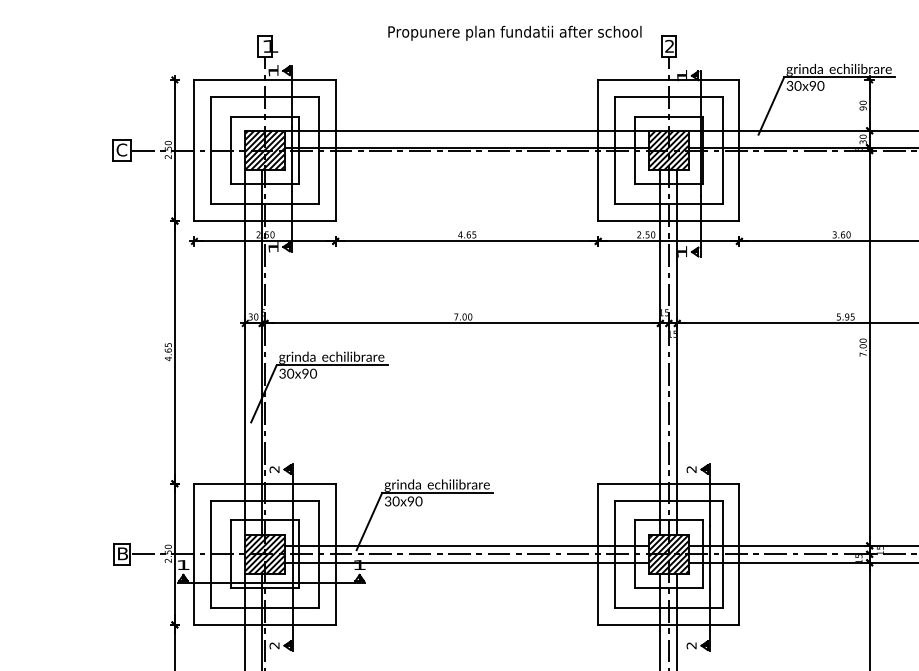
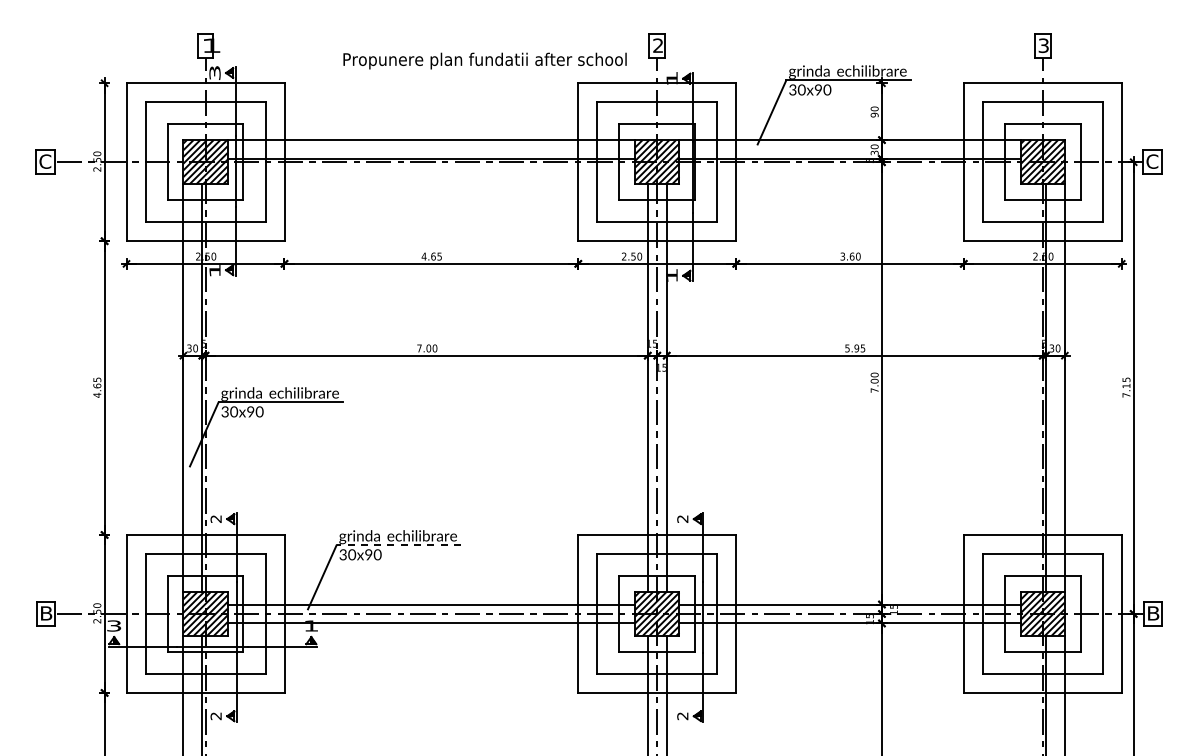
text: (514, 32) -> (484, 60), moved
text: (273, 70) -> (214, 72), 1 -> 3
line: (437, 493) -> (398, 545), solid -> dashed
text: (183, 564) -> (114, 625), 1 -> 3

